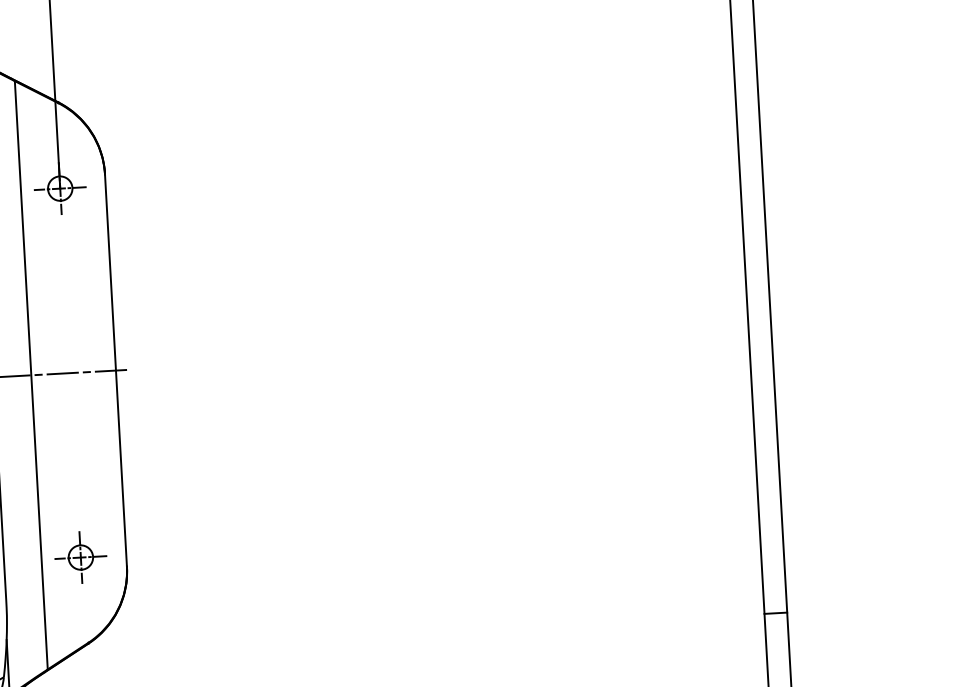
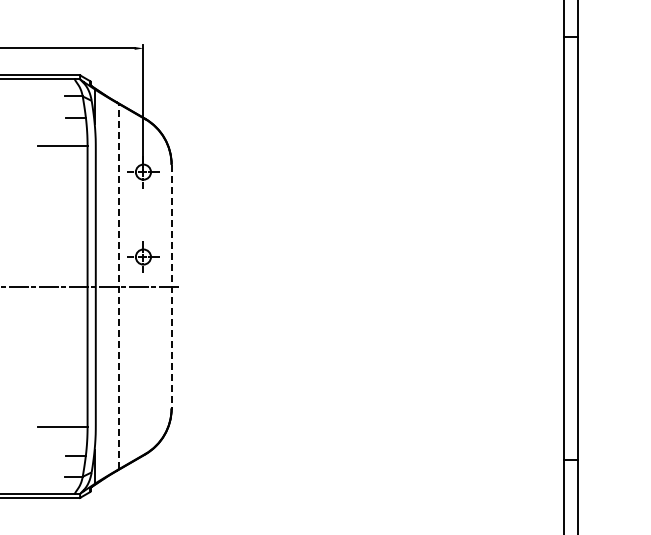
line: (115, 370) -> (171, 286), solid -> dashed
line: (31, 375) -> (119, 286), solid -> dashed
part: (80, 556) -> (143, 256), moved

